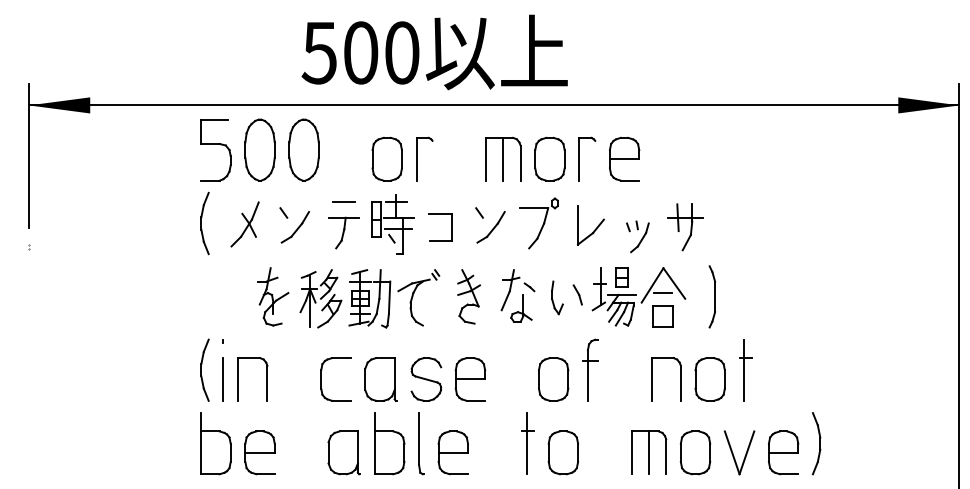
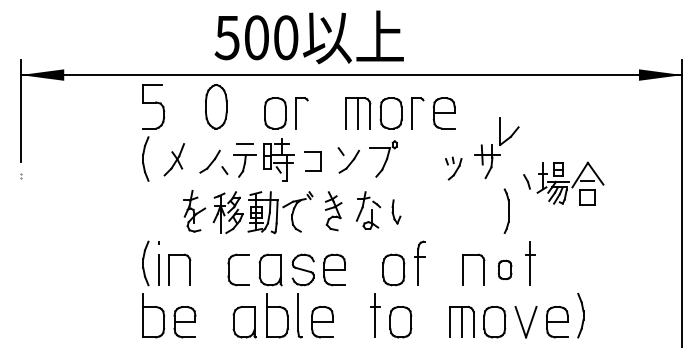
part: (259, 149) -> (184, 106), removed
line: (283, 212) -> (224, 170), moved
part: (591, 225) -> (509, 131), moved
part: (629, 297) -> (563, 183), moved
part: (709, 378) -> (504, 269), size x0.6

